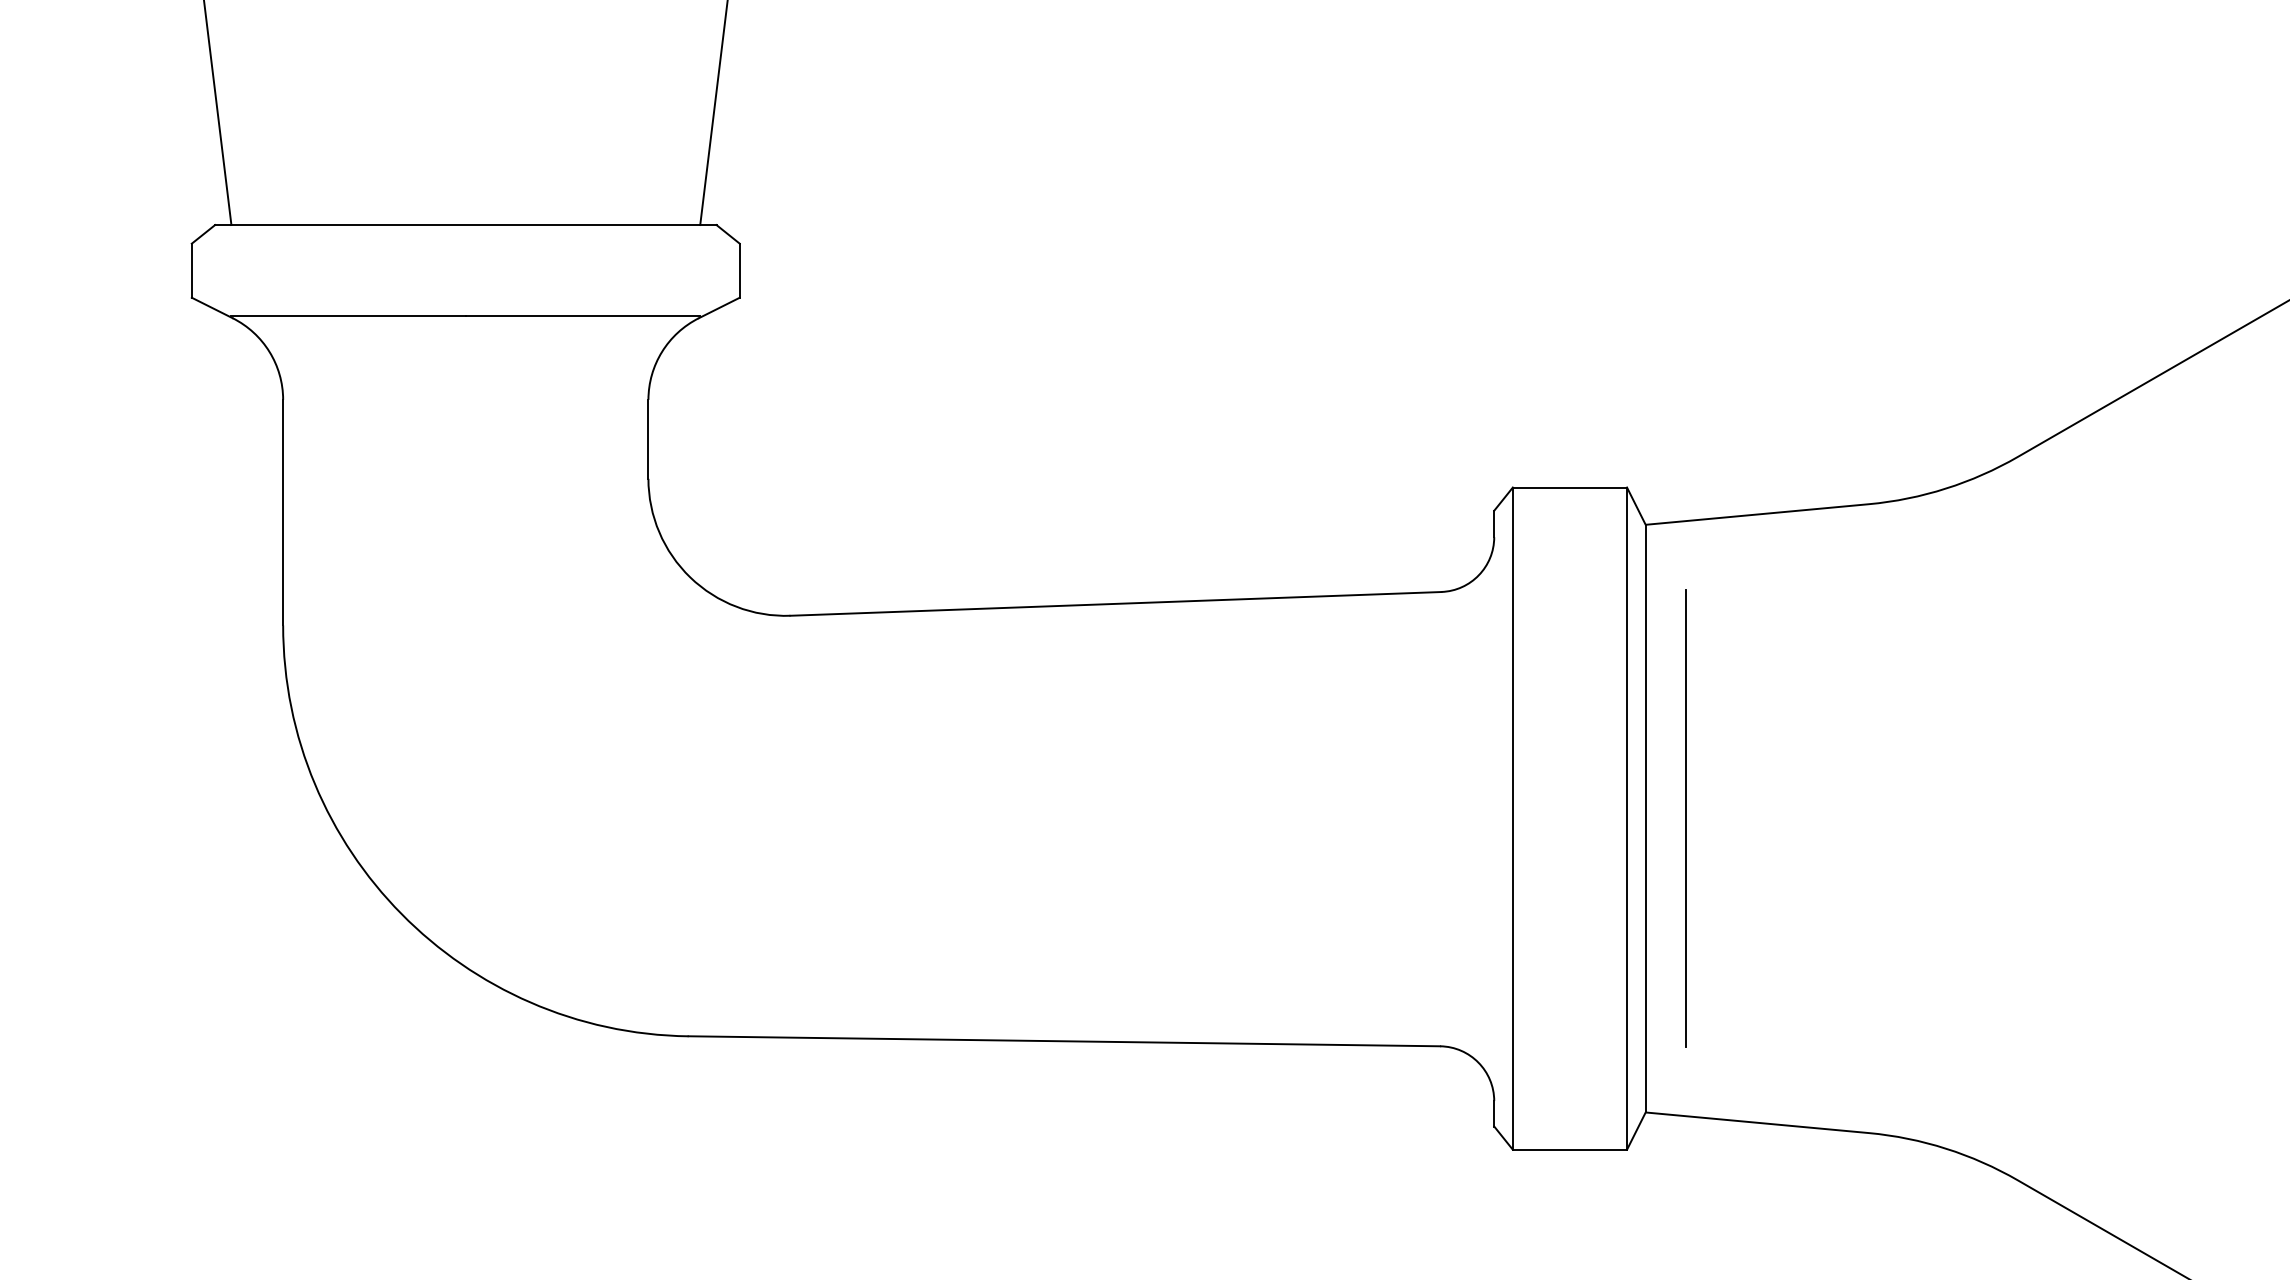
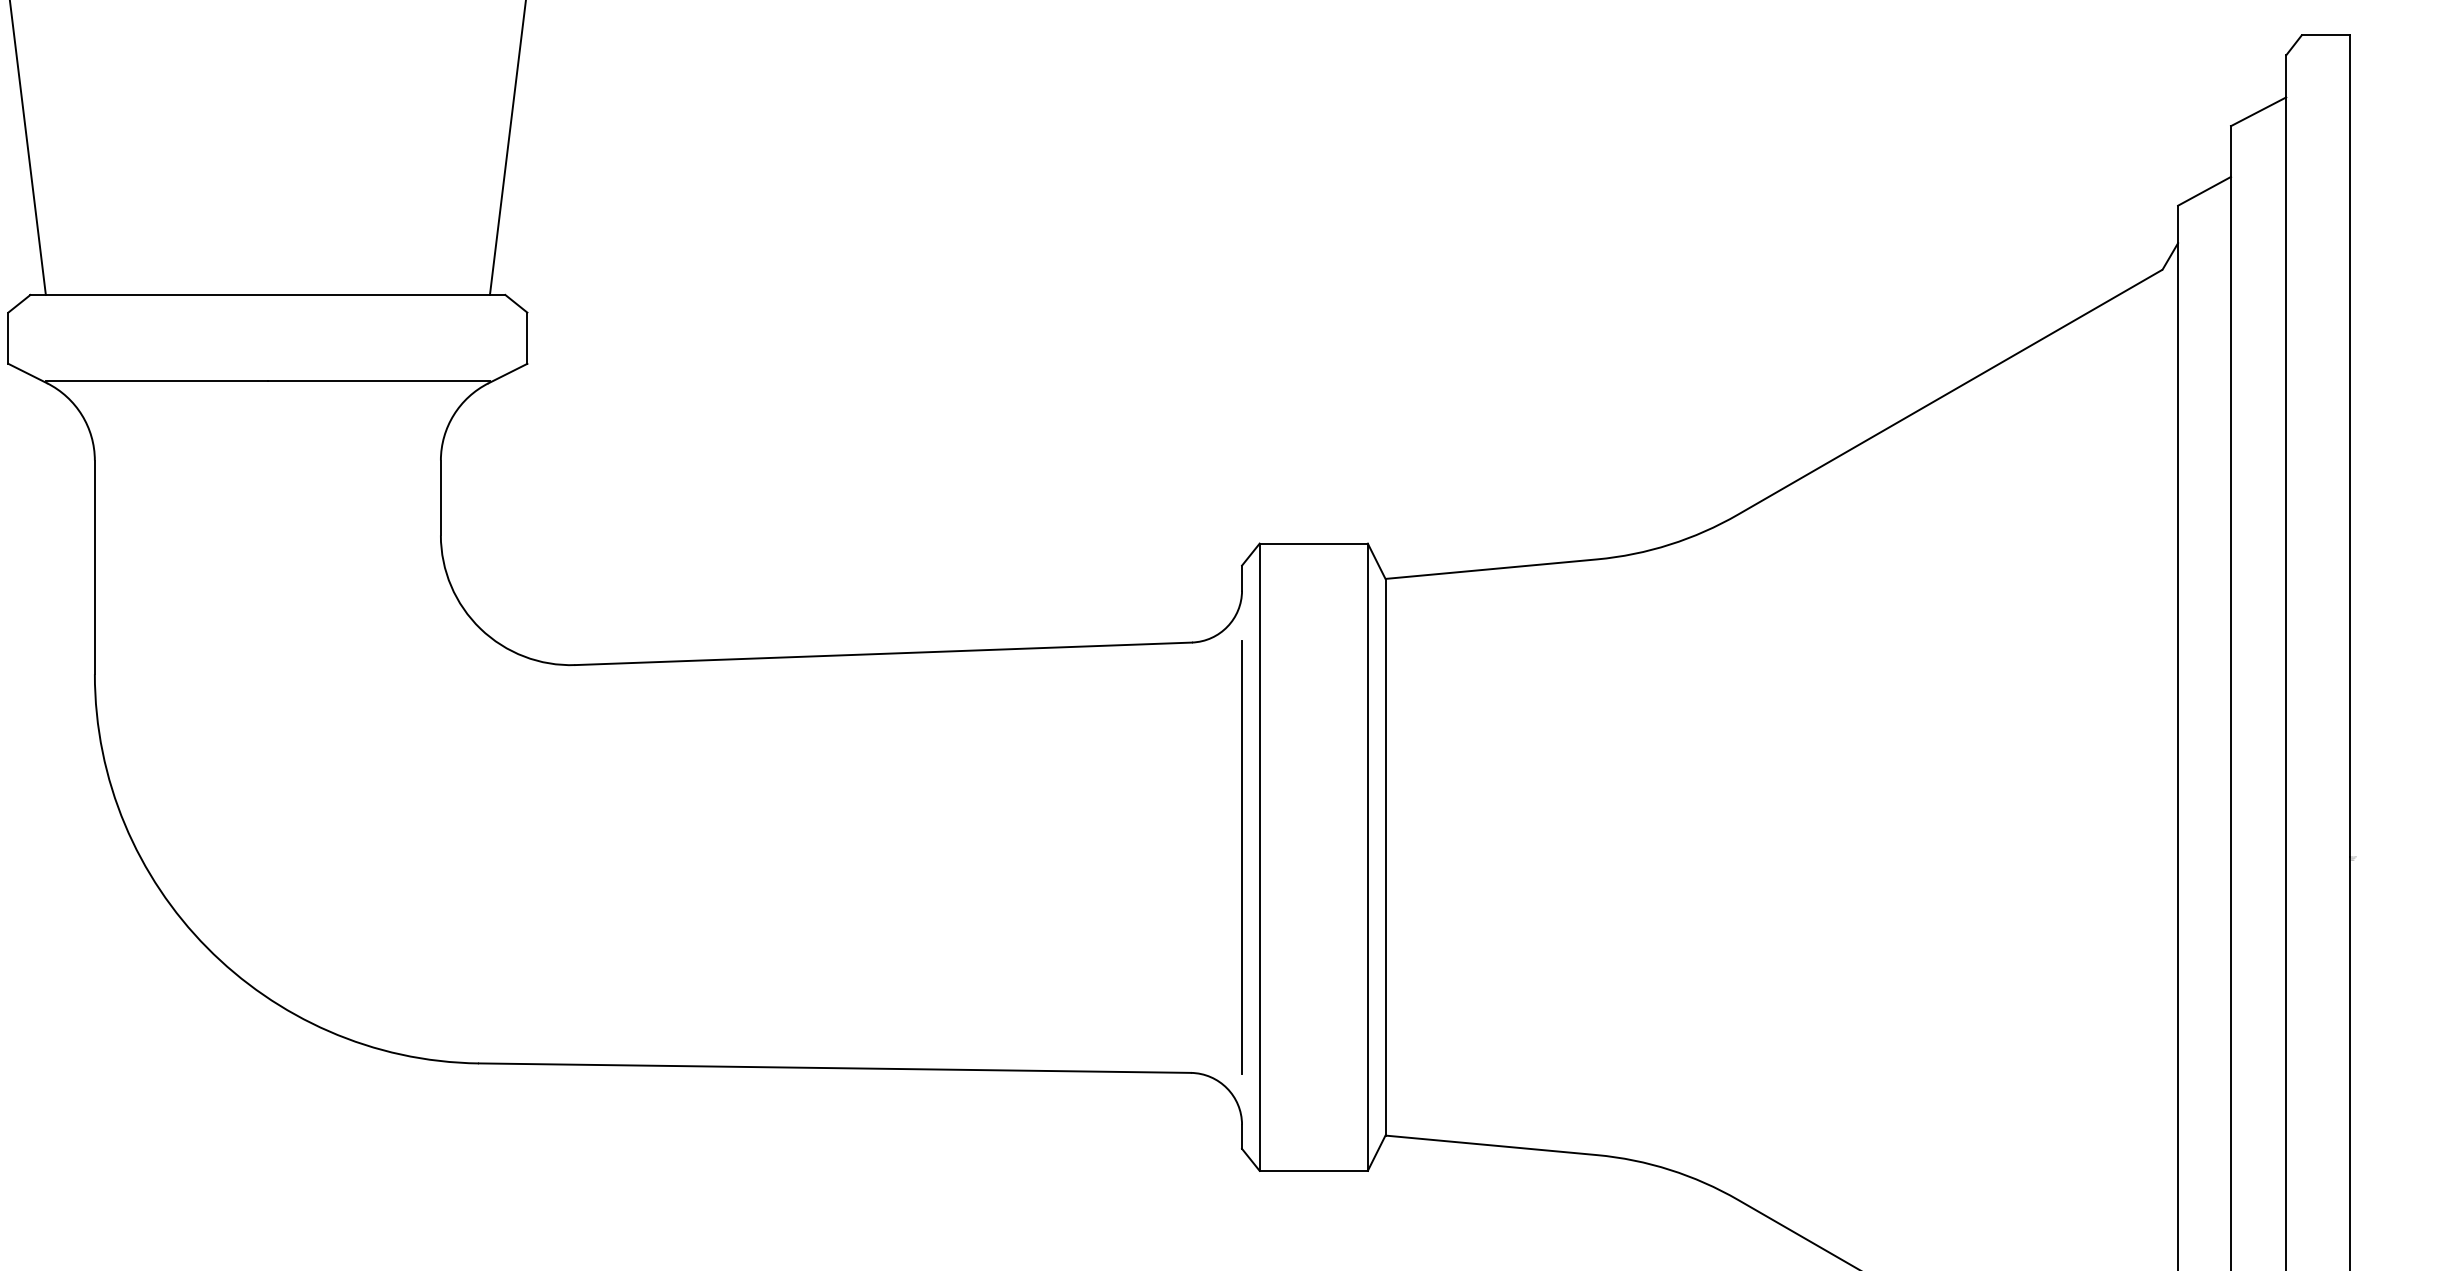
line: (1685, 818) -> (1241, 857), moved

